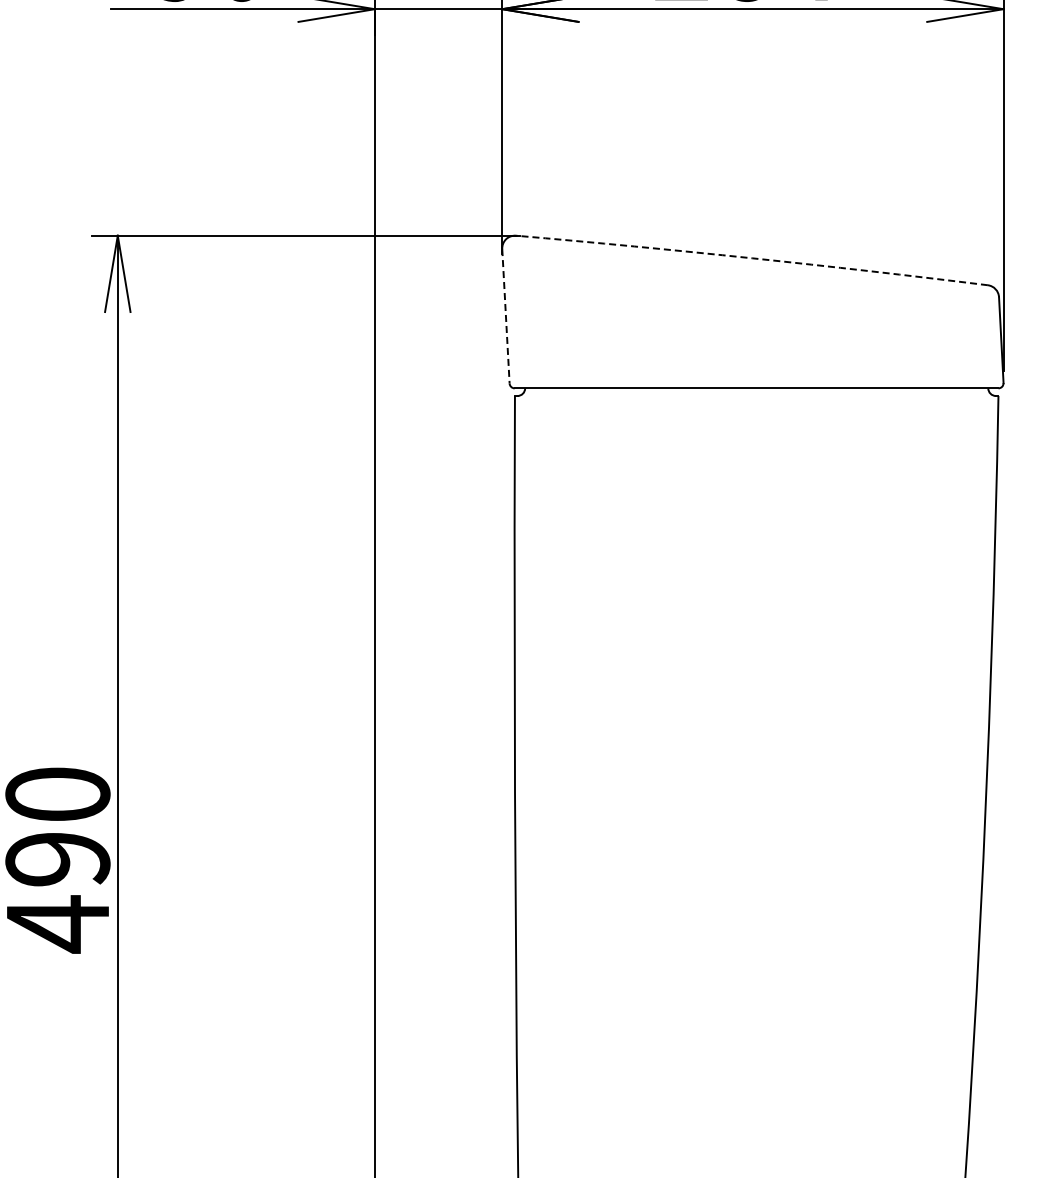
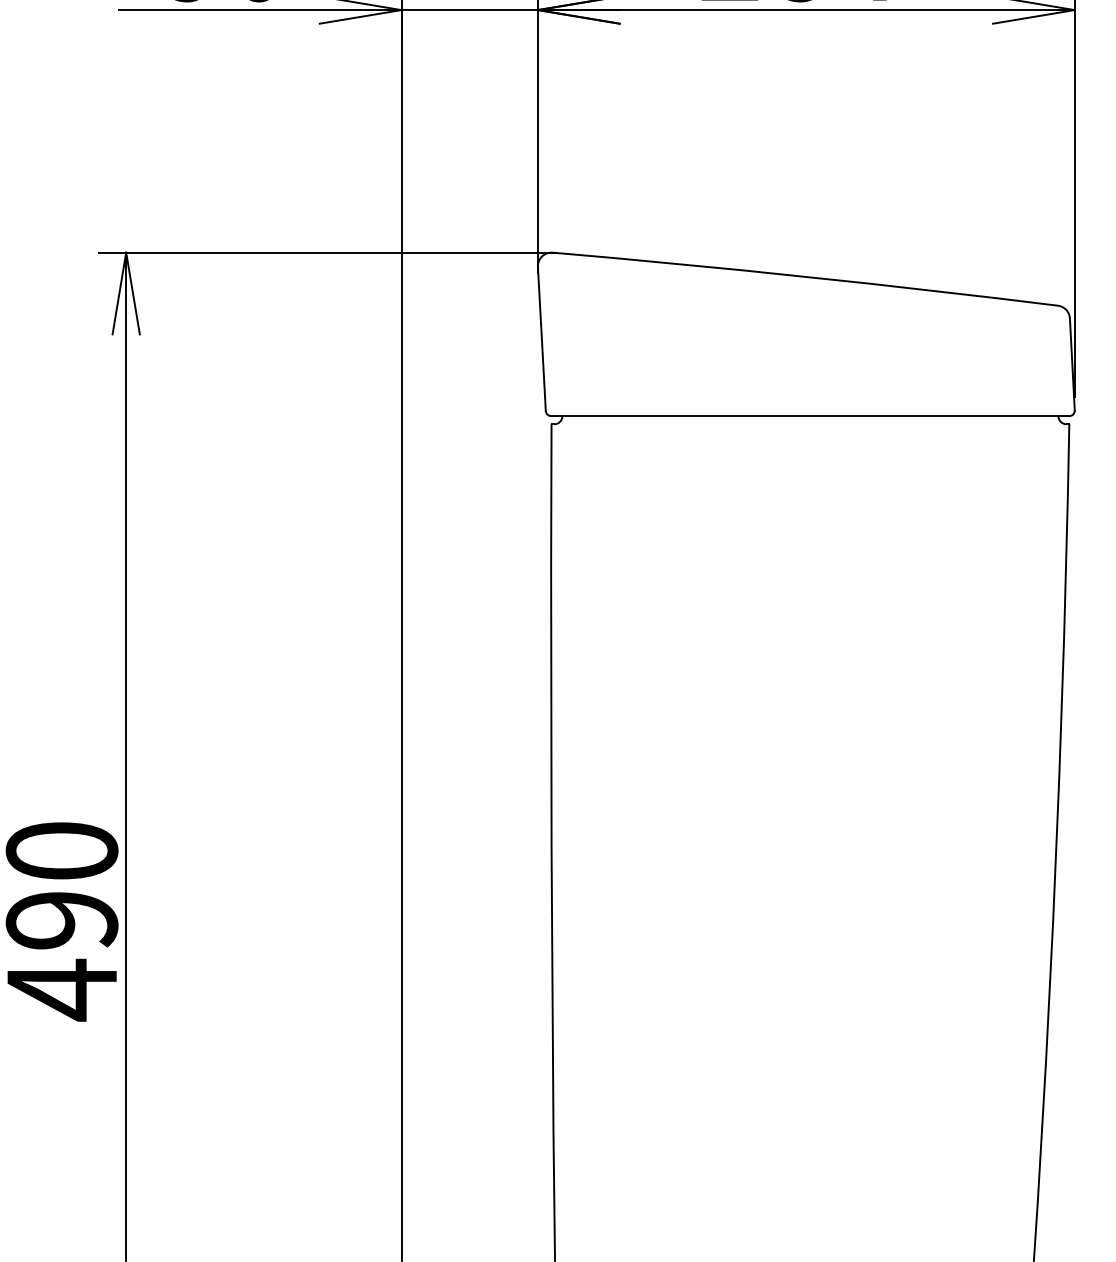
arc: (752, 258) -> (805, 277), dashed -> solid
line: (505, 316) -> (541, 339), dashed -> solid

